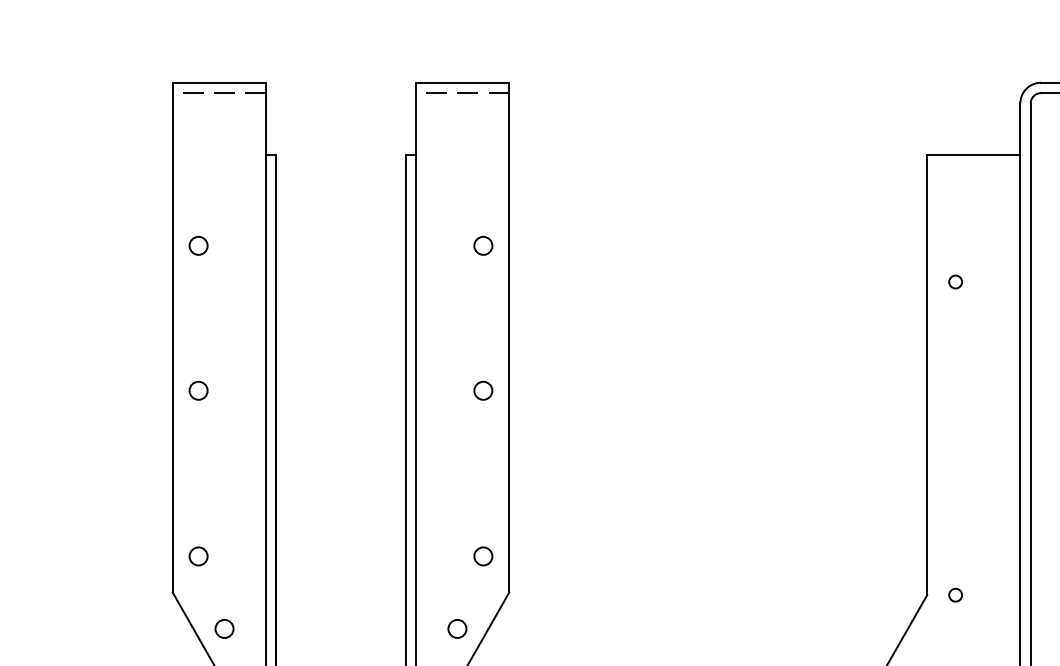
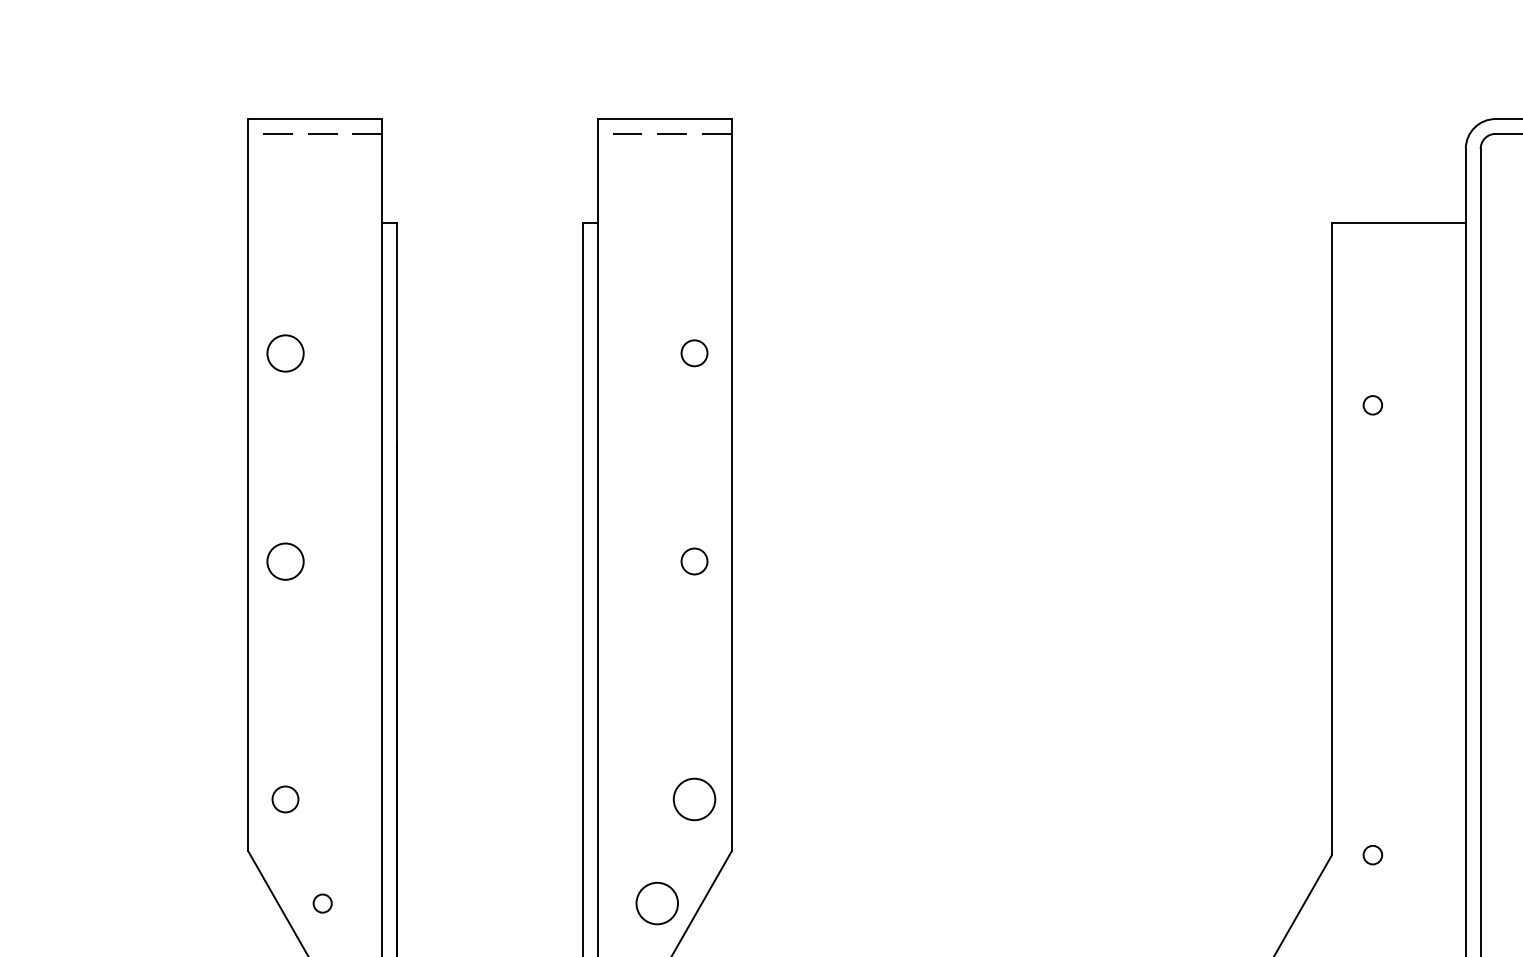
circle: (198, 245) -> (285, 352), size x1.4
circle: (198, 390) -> (285, 561), size x1.4
circle: (483, 556) -> (694, 799), size x1.6
circle: (224, 628) -> (322, 902), size x0.7
circle: (457, 628) -> (657, 902), size x1.6

